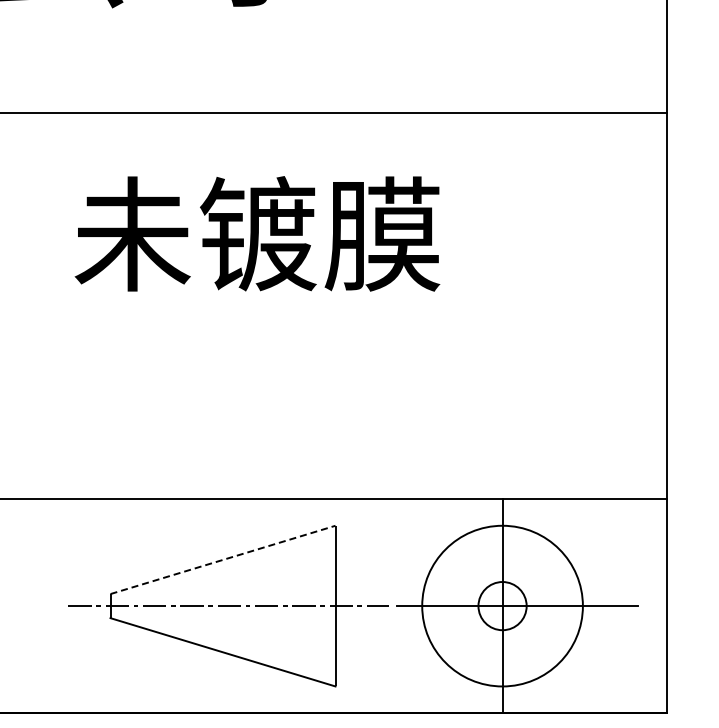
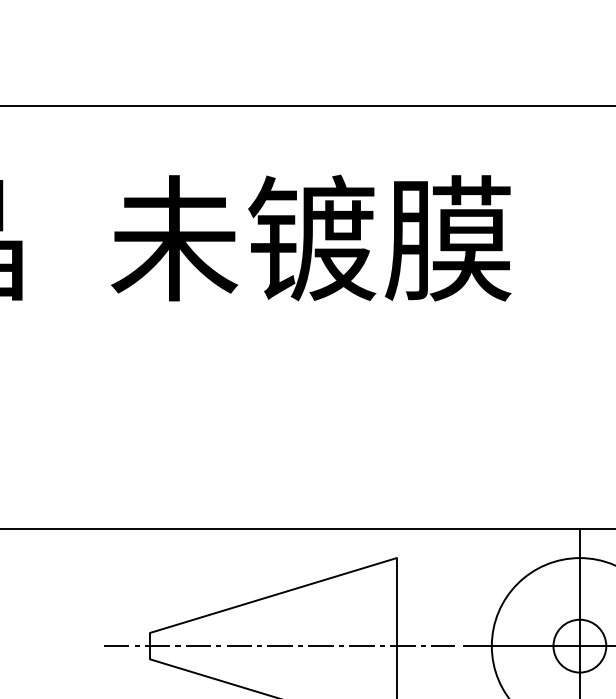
line: (223, 559) -> (273, 595), dashed -> solid

